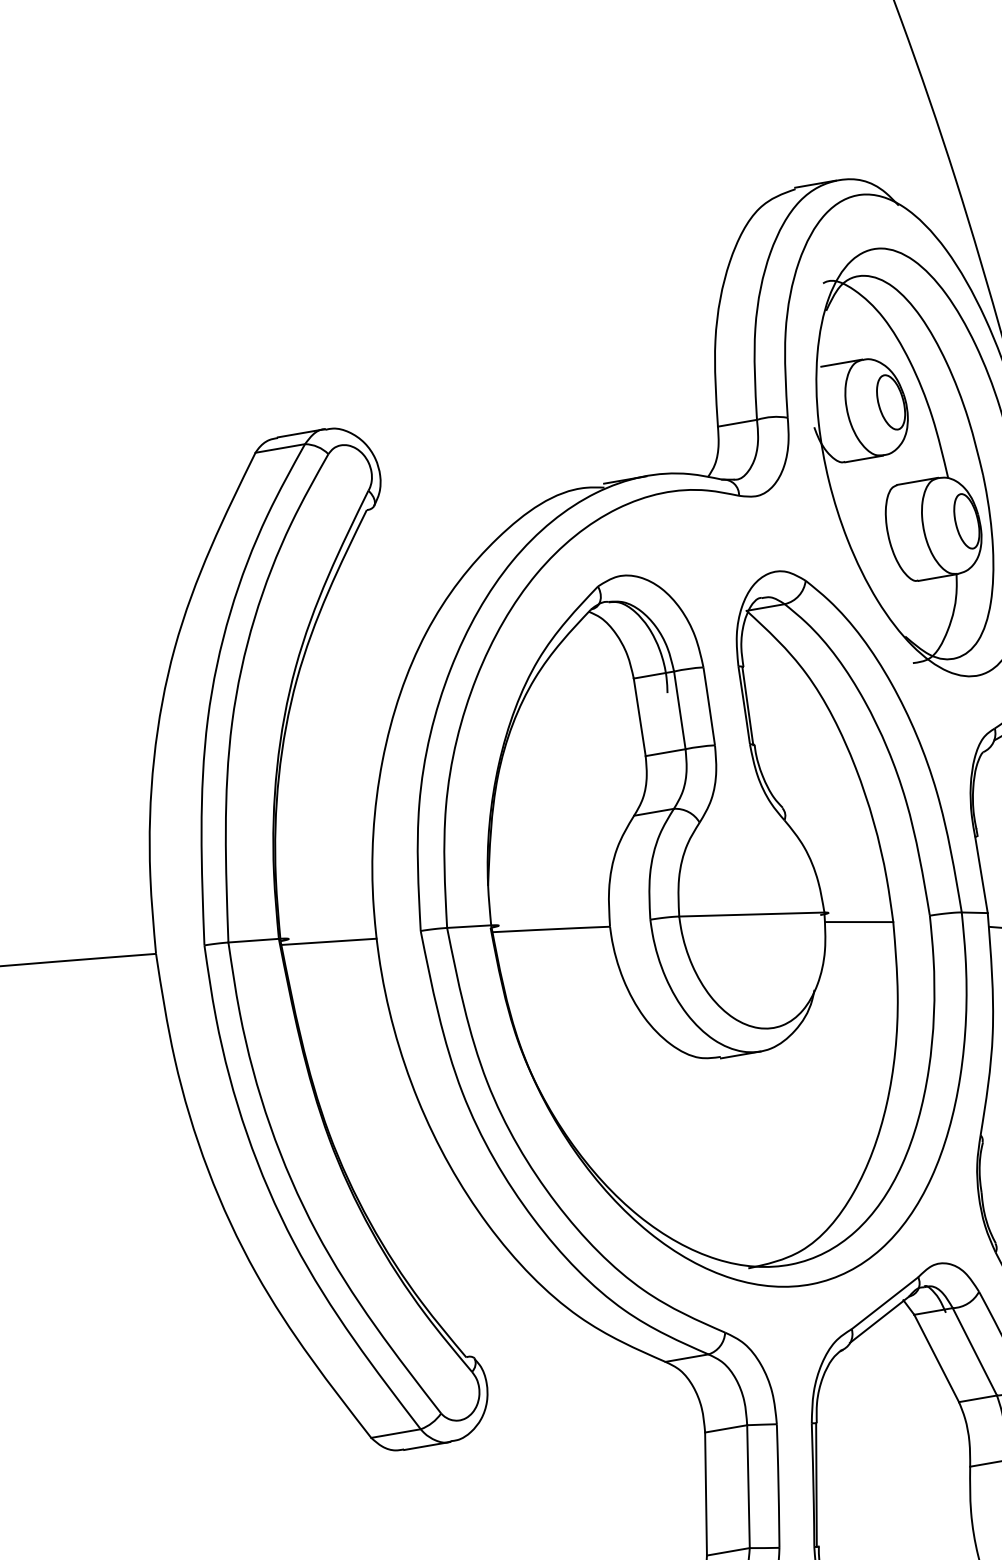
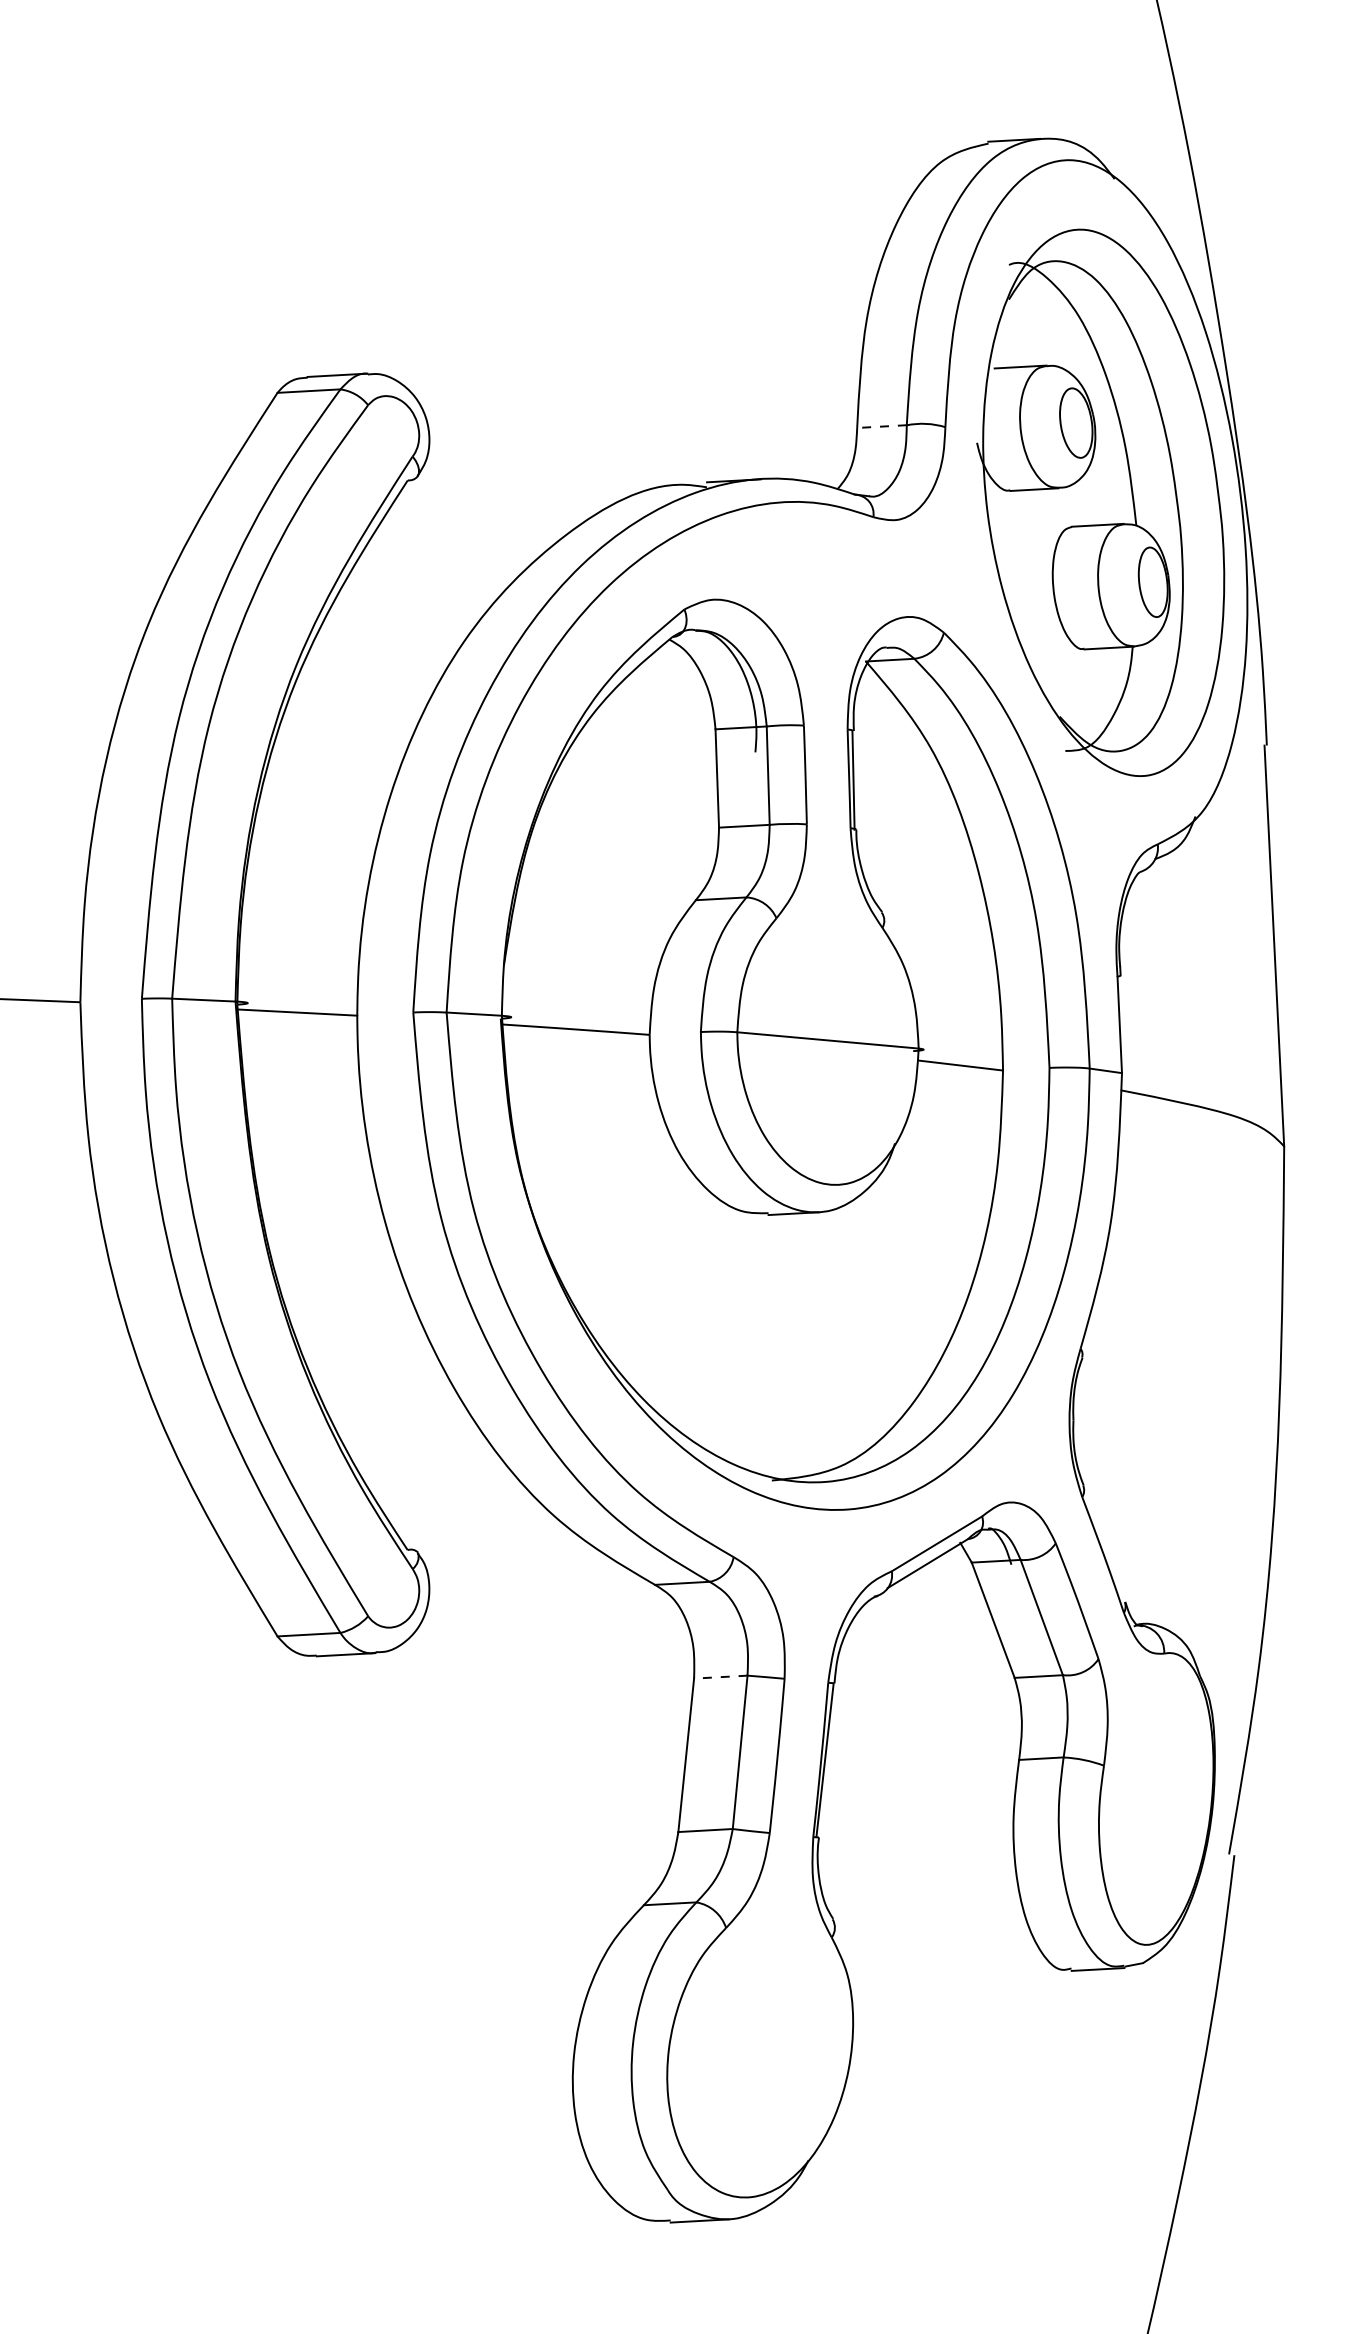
line: (737, 423) -> (881, 426), solid -> dashed
line: (725, 1429) -> (720, 1677), solid -> dashed

